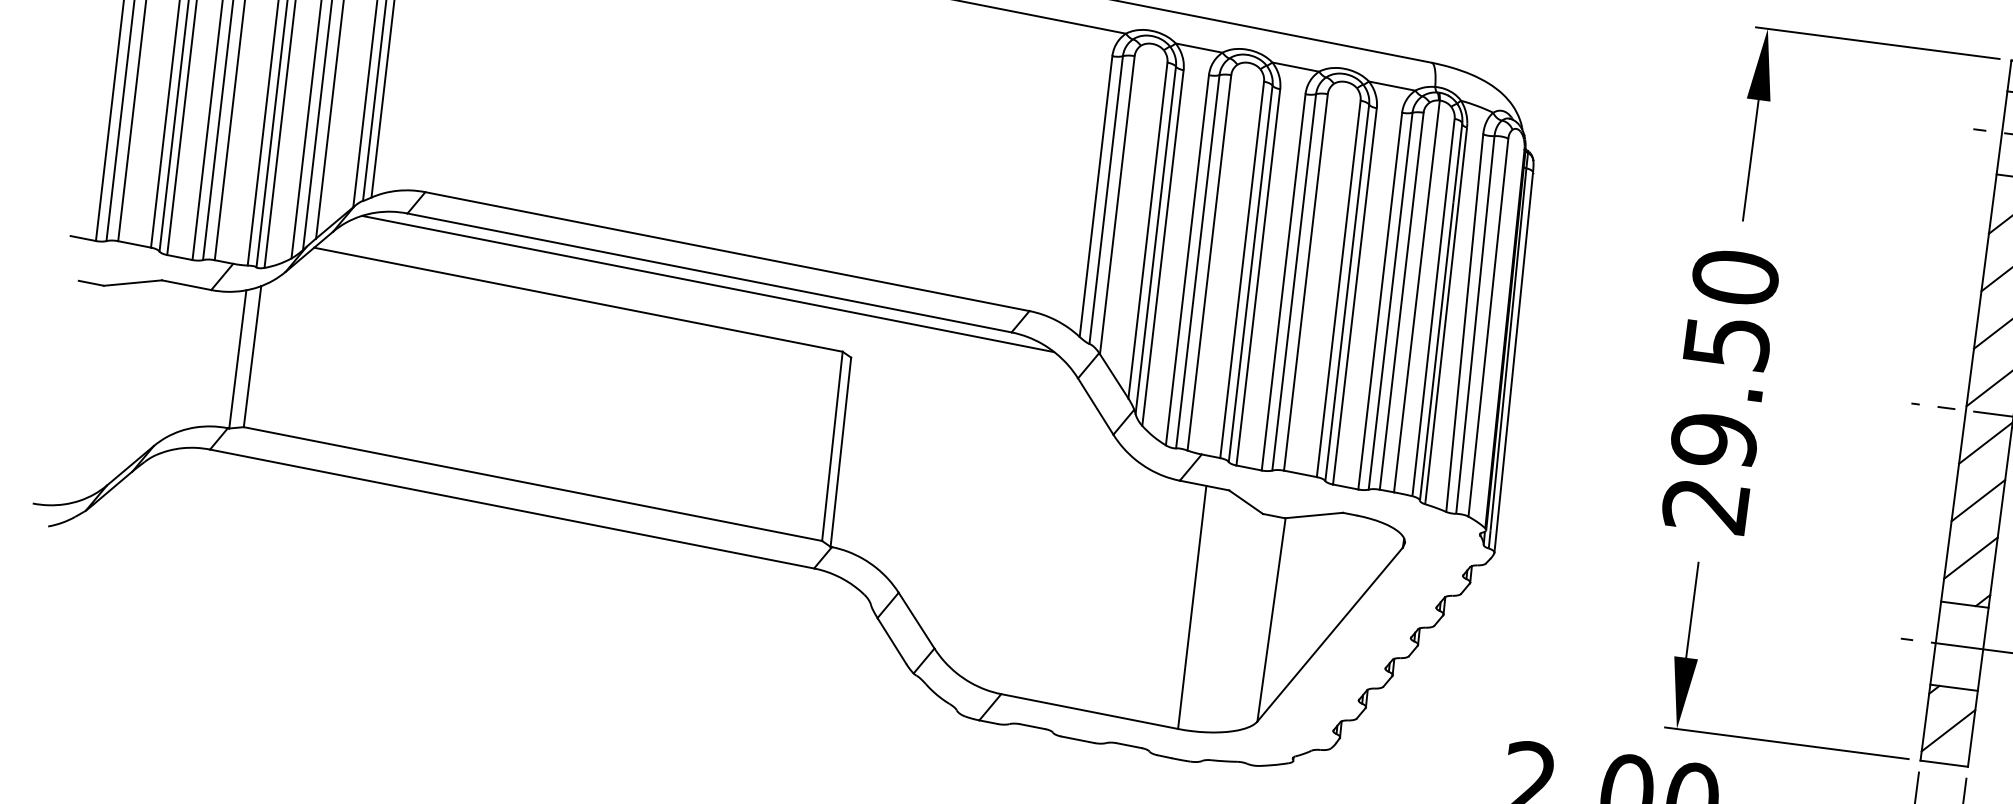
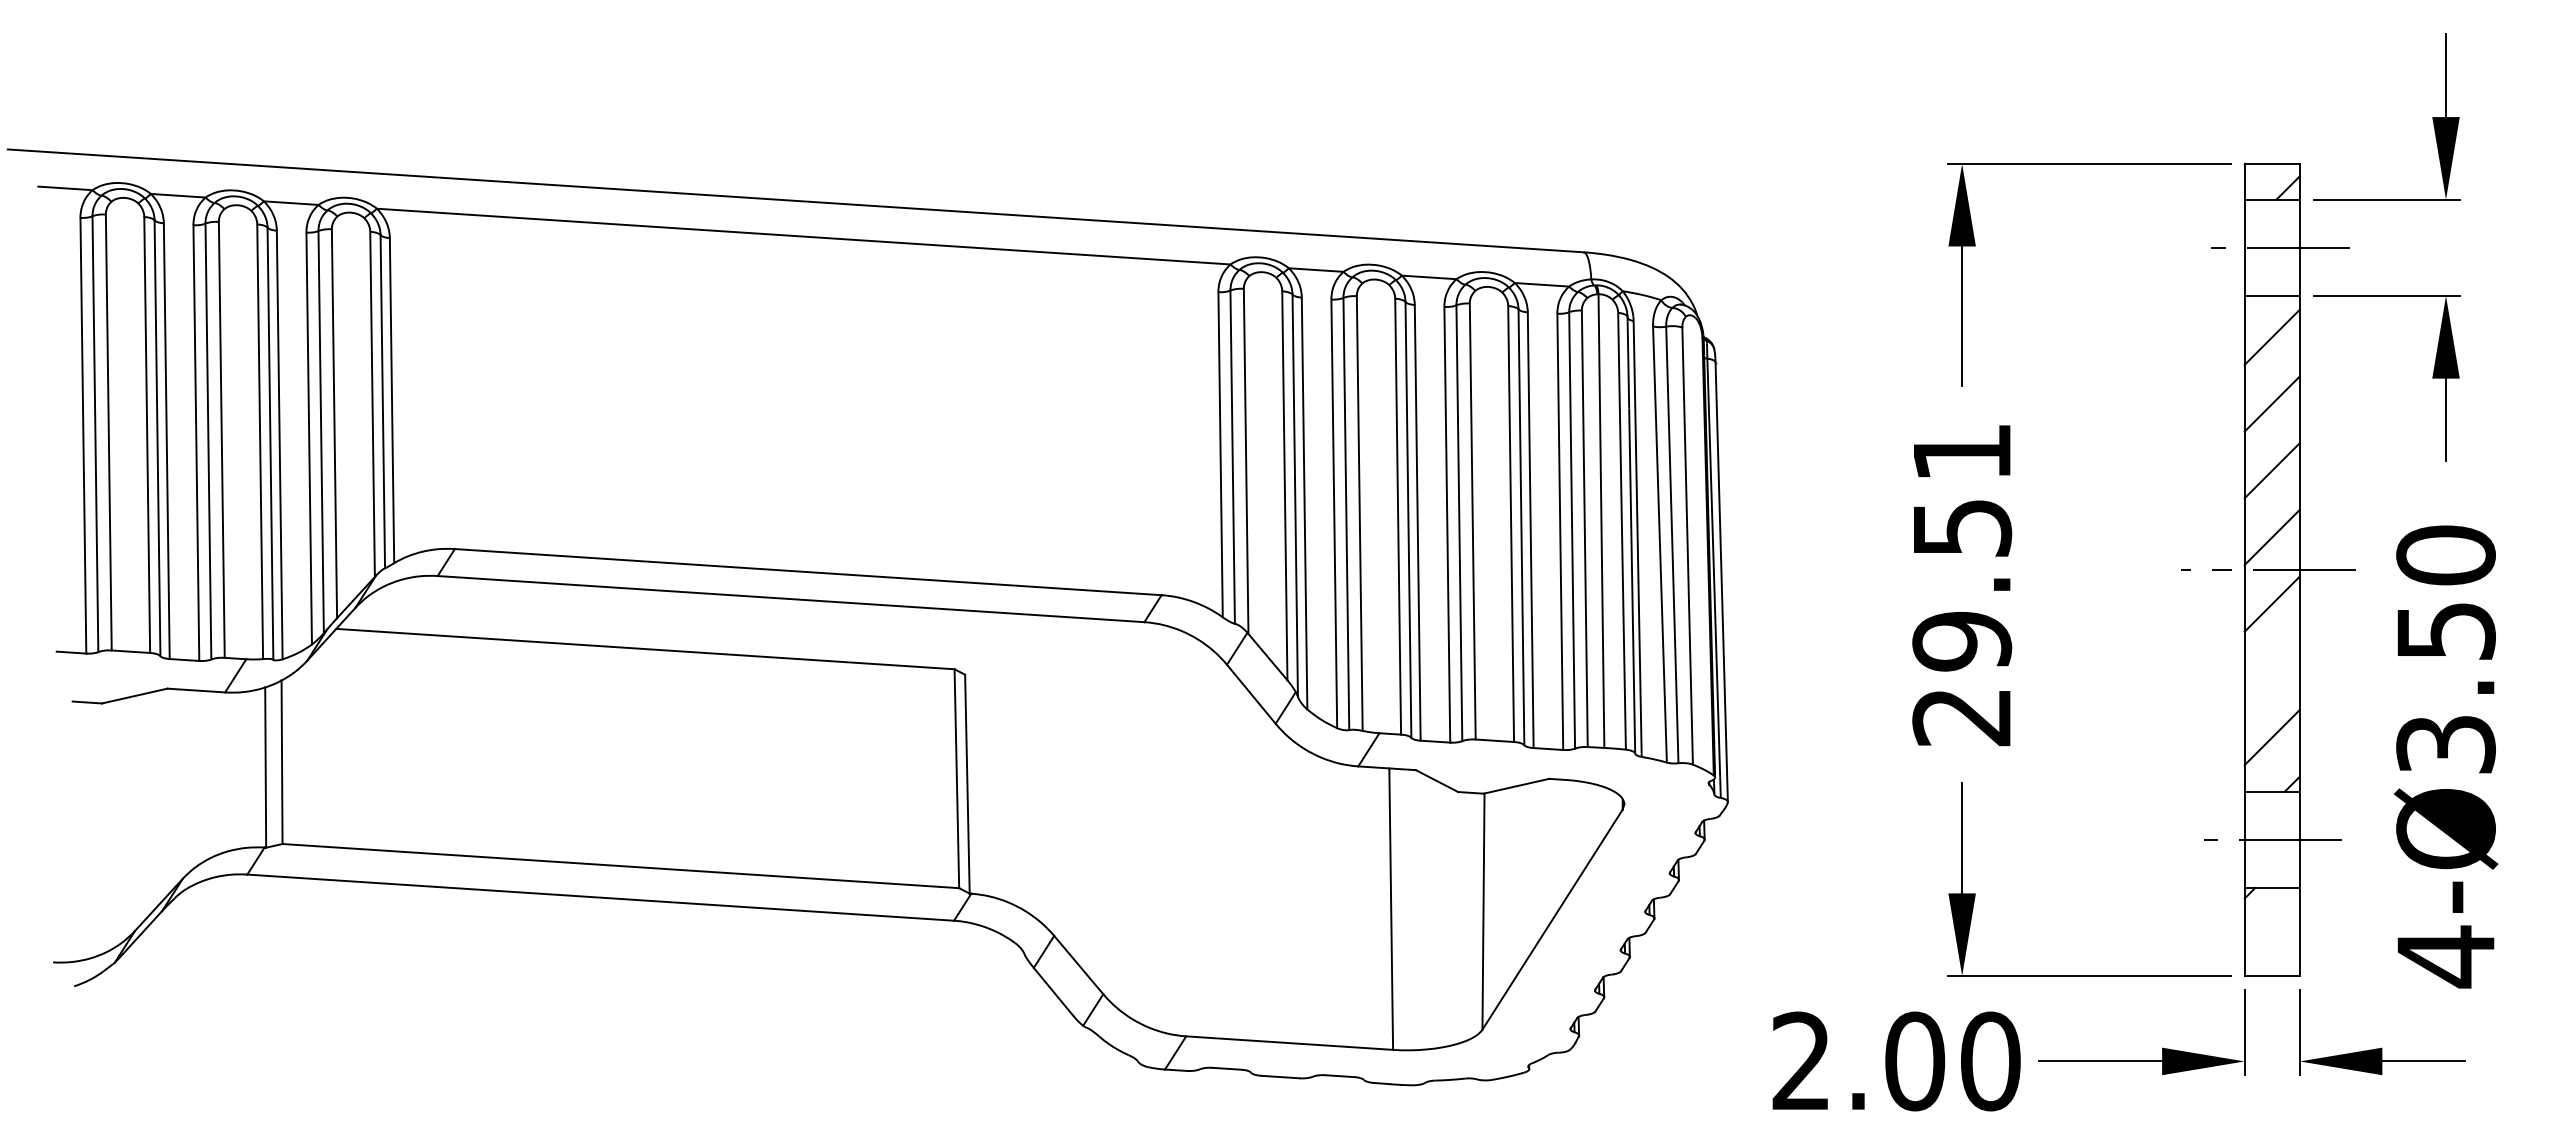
text: (1735, 277) -> (1962, 452), 29.50 -> 29.51
line: (707, 283) -> (790, 611), removed
line: (1977, 500) -> (2271, 670), removed
line: (1947, 730) -> (2271, 937), removed

